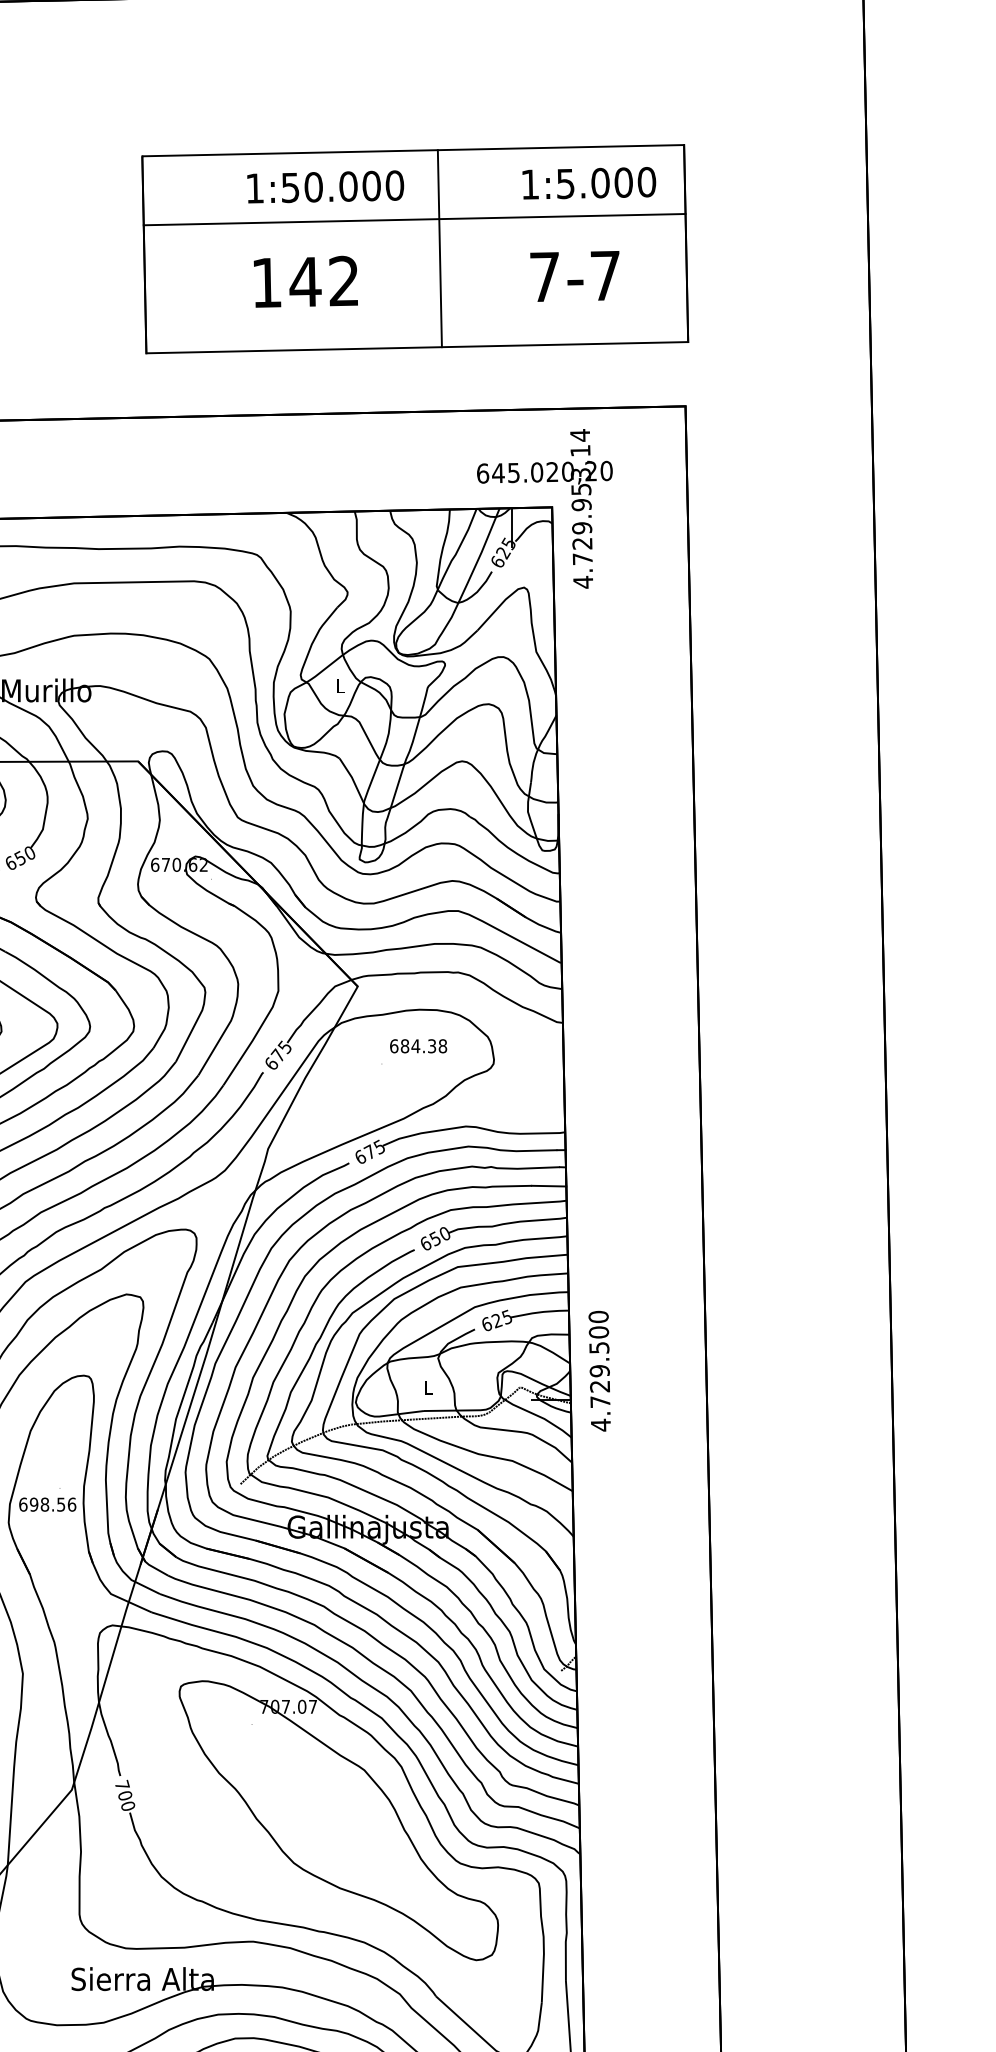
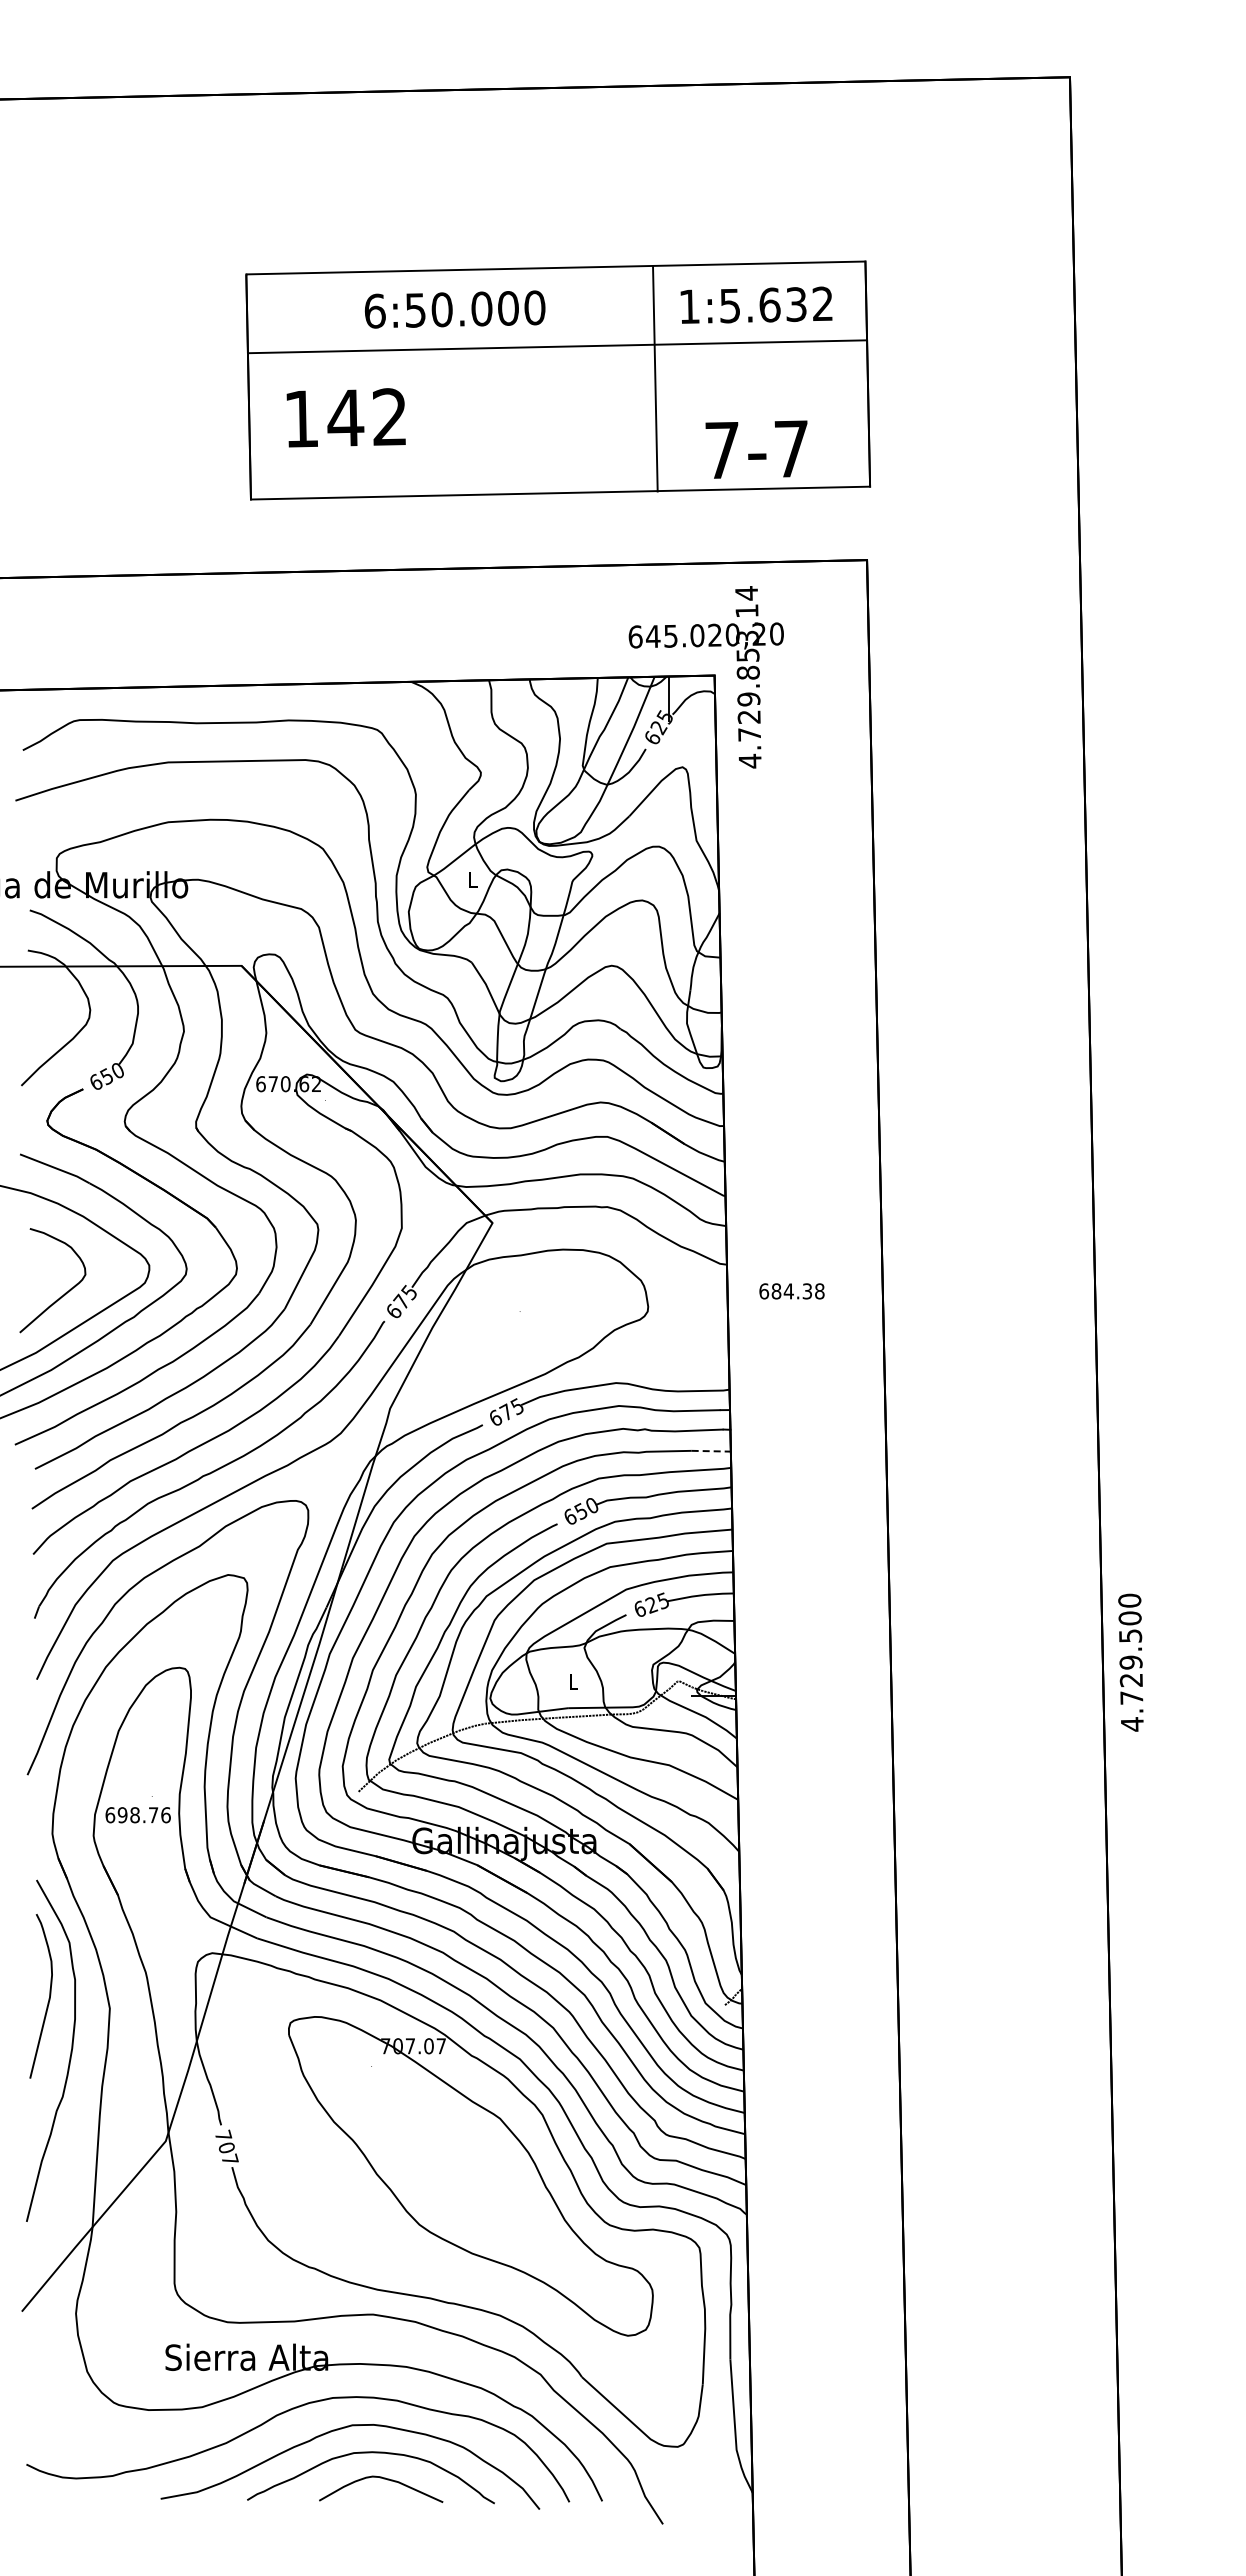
text: (623, 182) -> (796, 304), 1:5.000 -> 1:5.632
text: (254, 187) -> (374, 310), 1:50.000 -> 6:50.000
line: (440, 248) -> (655, 378), moved
text: (574, 276) -> (756, 449), moved
text: (305, 281) -> (345, 417), moved
text: (580, 504) -> (747, 672), 4.729.953,14 -> 4.729.853,14
text: (418, 1046) -> (791, 1291), moved
line: (549, 1186) -> (711, 1451), solid -> dashed
text: (599, 1371) -> (1130, 1662), moved
text: (61, 1504) -> (153, 1815), 698.56 -> 698.76
text: (128, 1805) -> (230, 2159), 700 -> 707

